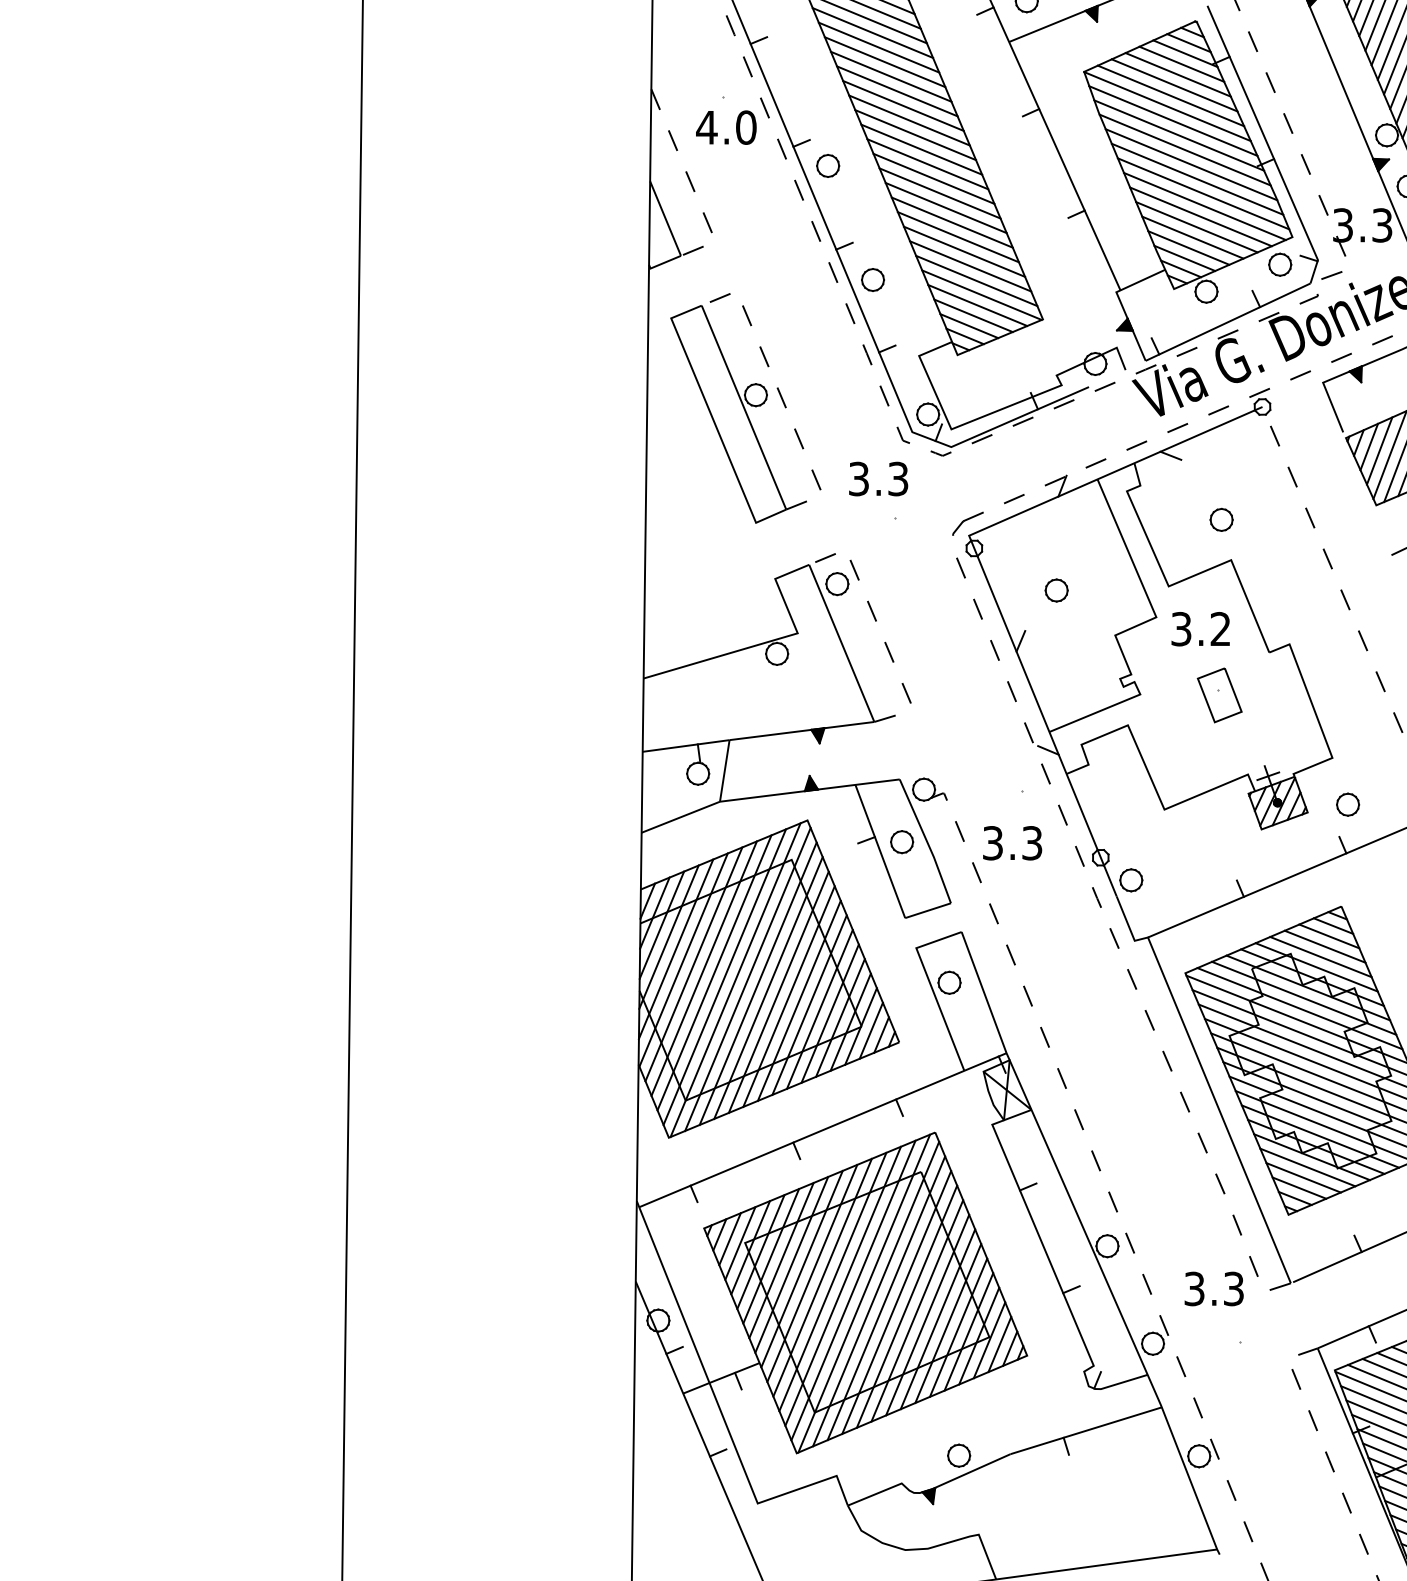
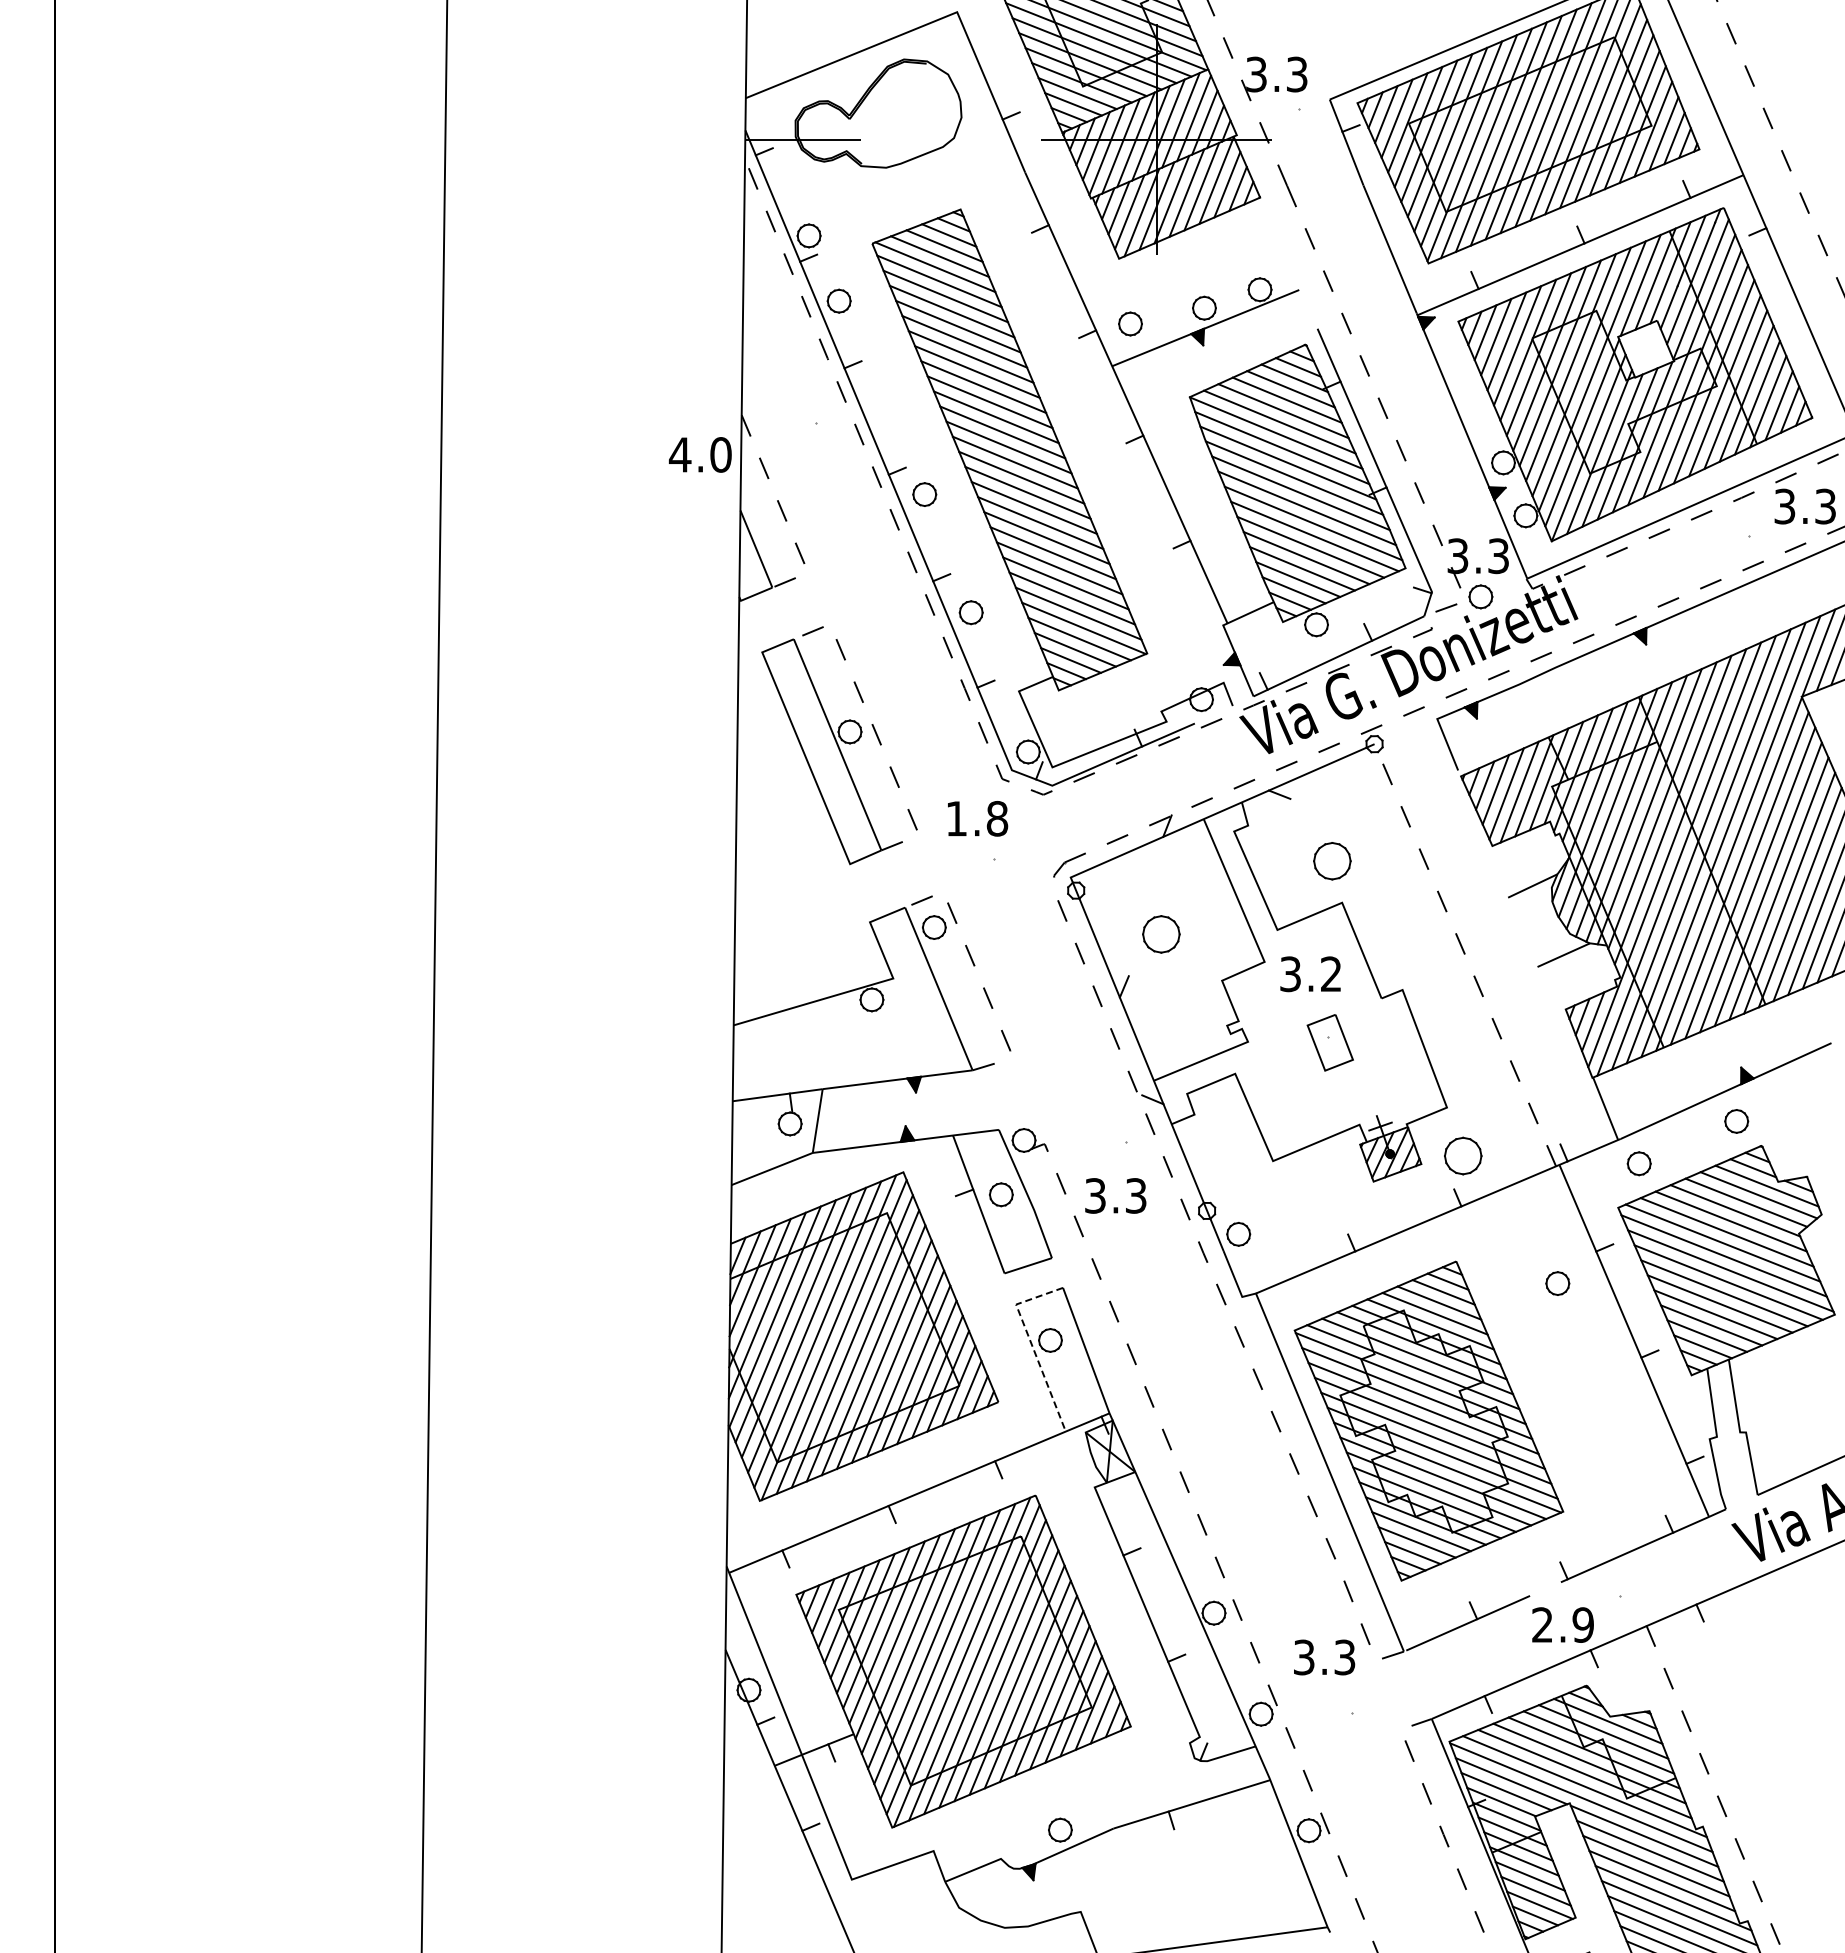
text: (726, 127) -> (700, 454), moved
part: (1279, 264) -> (1480, 596), moved
text: (879, 478) -> (977, 818), 3.3 -> 1.8
part: (1220, 519) -> (1331, 860), size x1.6
part: (1056, 589) -> (1161, 933), size x1.6
part: (1347, 804) -> (1462, 1155), size x1.6
line: (931, 986) -> (1031, 1344), solid -> dashed

